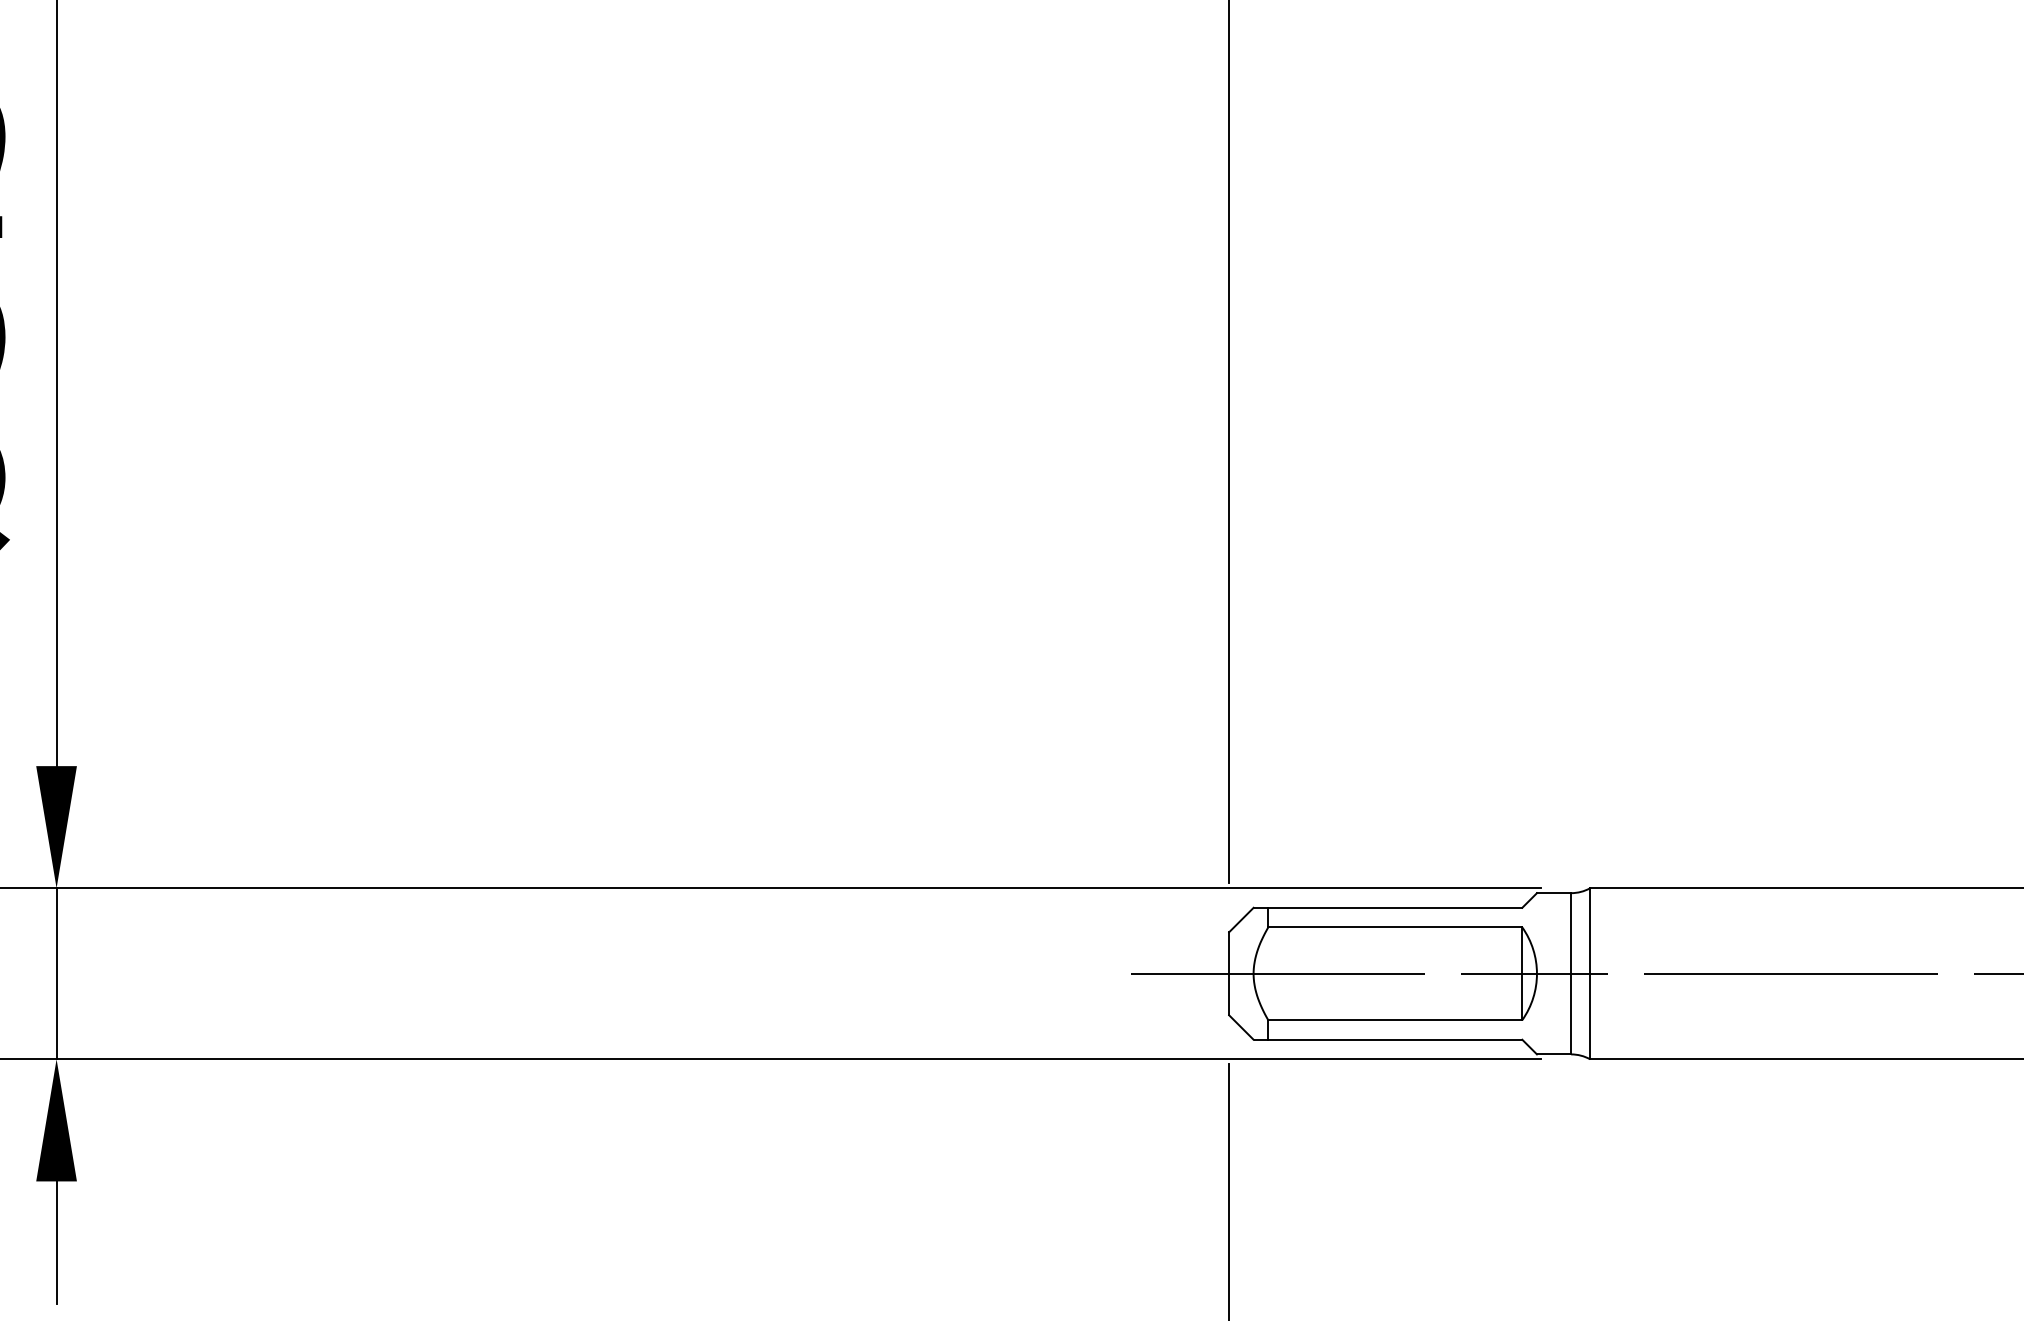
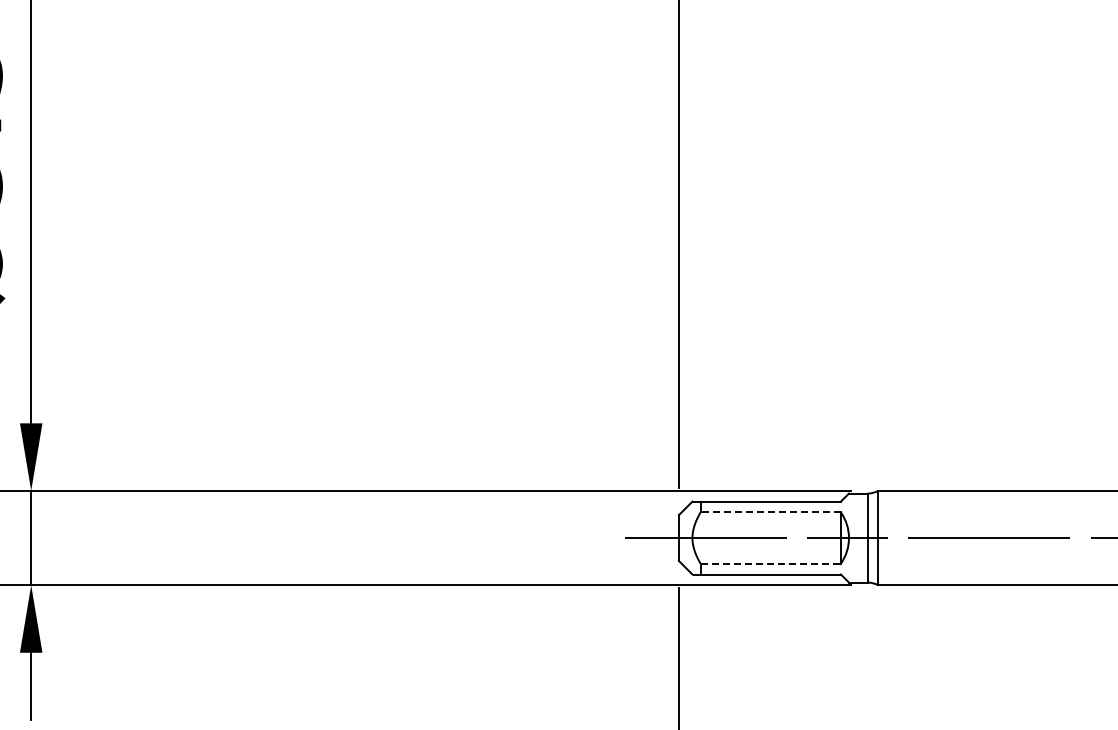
line: (1394, 927) -> (770, 512), solid -> dashed
line: (1396, 1019) -> (771, 563), solid -> dashed

